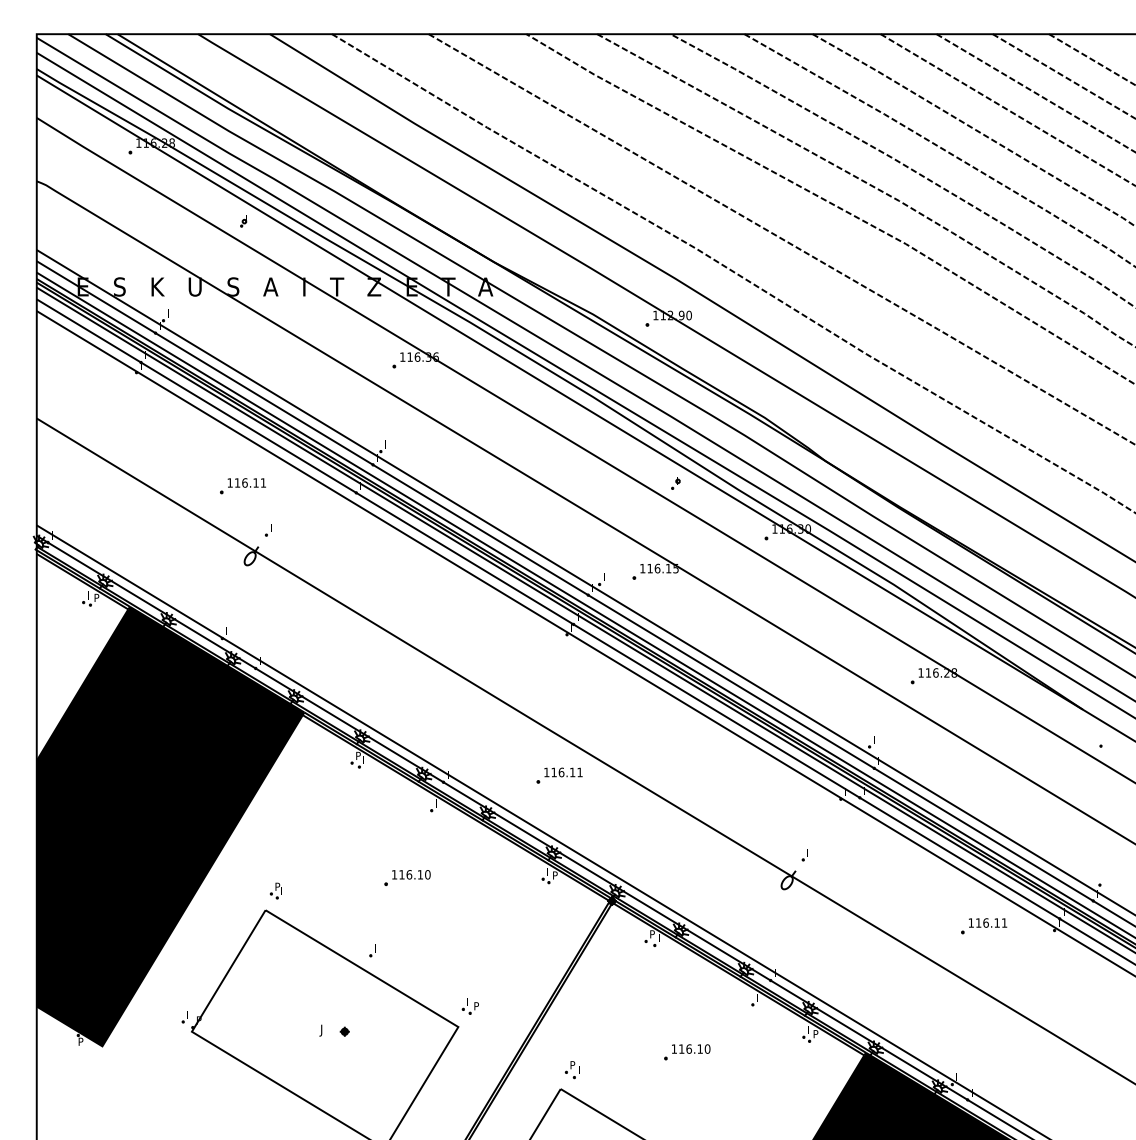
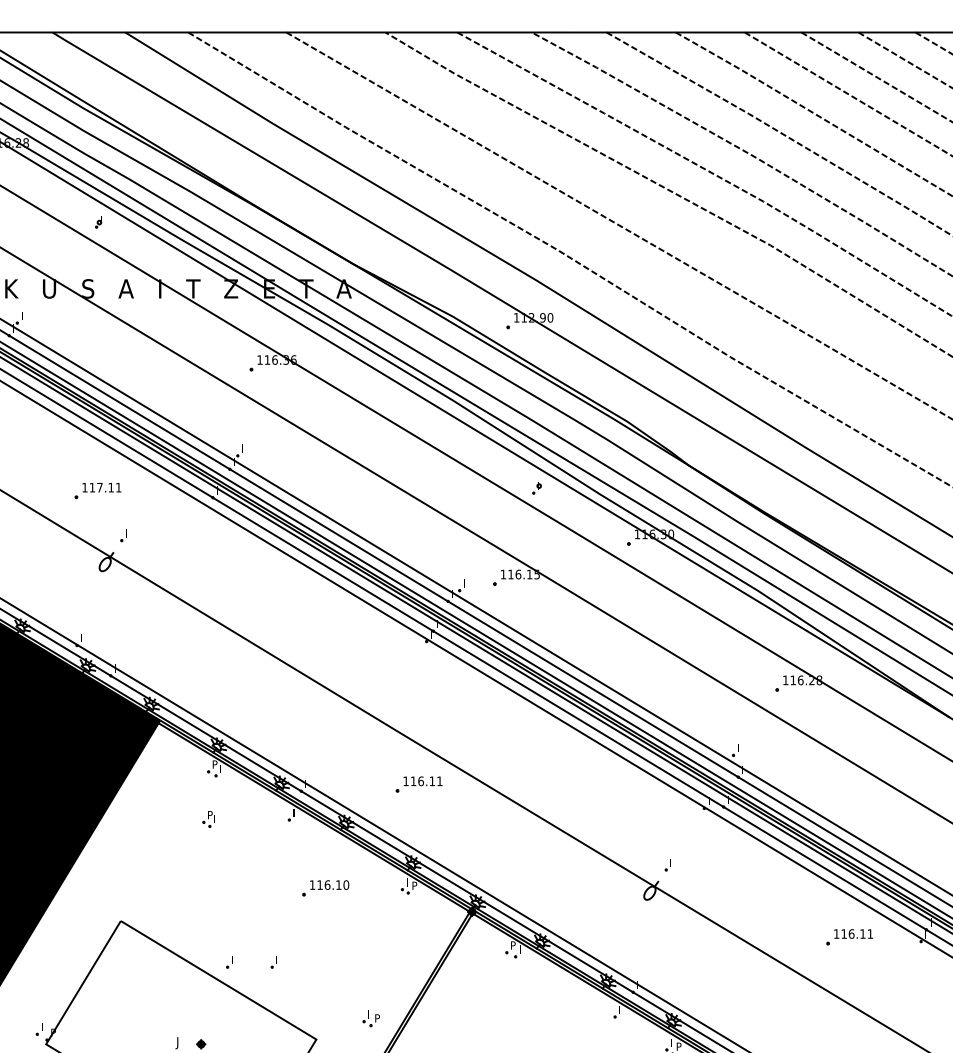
text: (244, 482) -> (99, 487), 116.11 -> 117.11
part: (407, 877) -> (325, 887), moved
part: (275, 890) -> (208, 818), moved
part: (416, 950) -> (273, 961), added
part: (469, 1006) -> (370, 1018), moved

